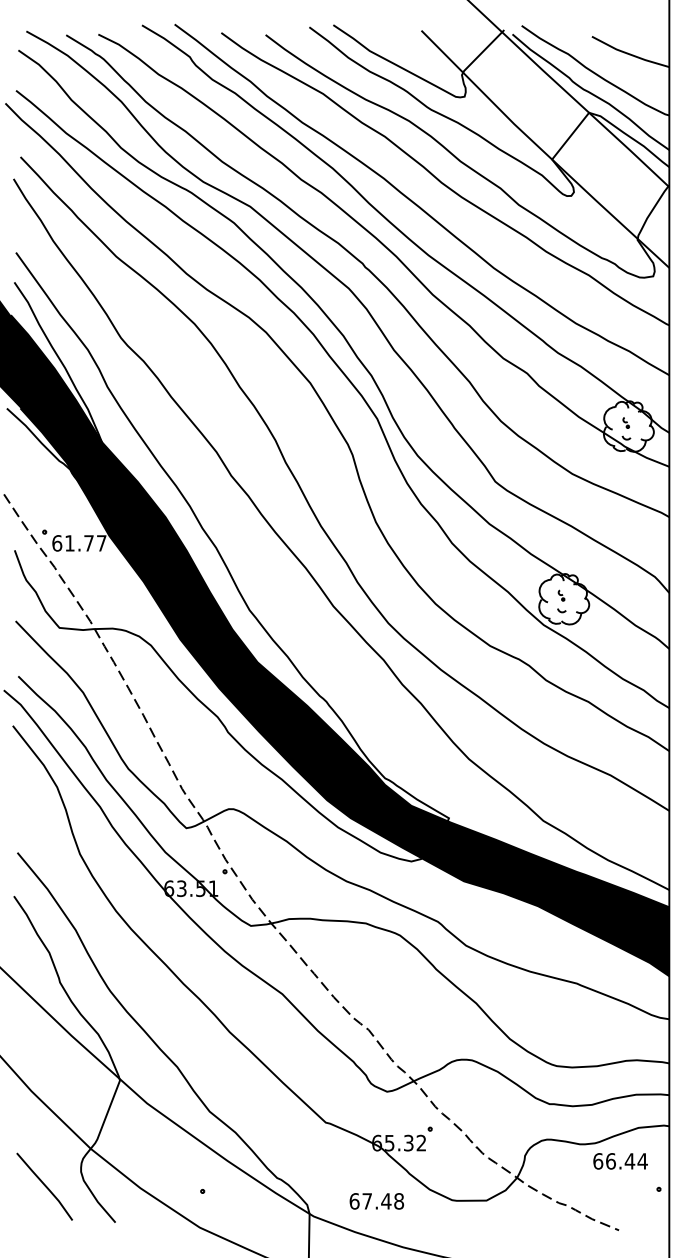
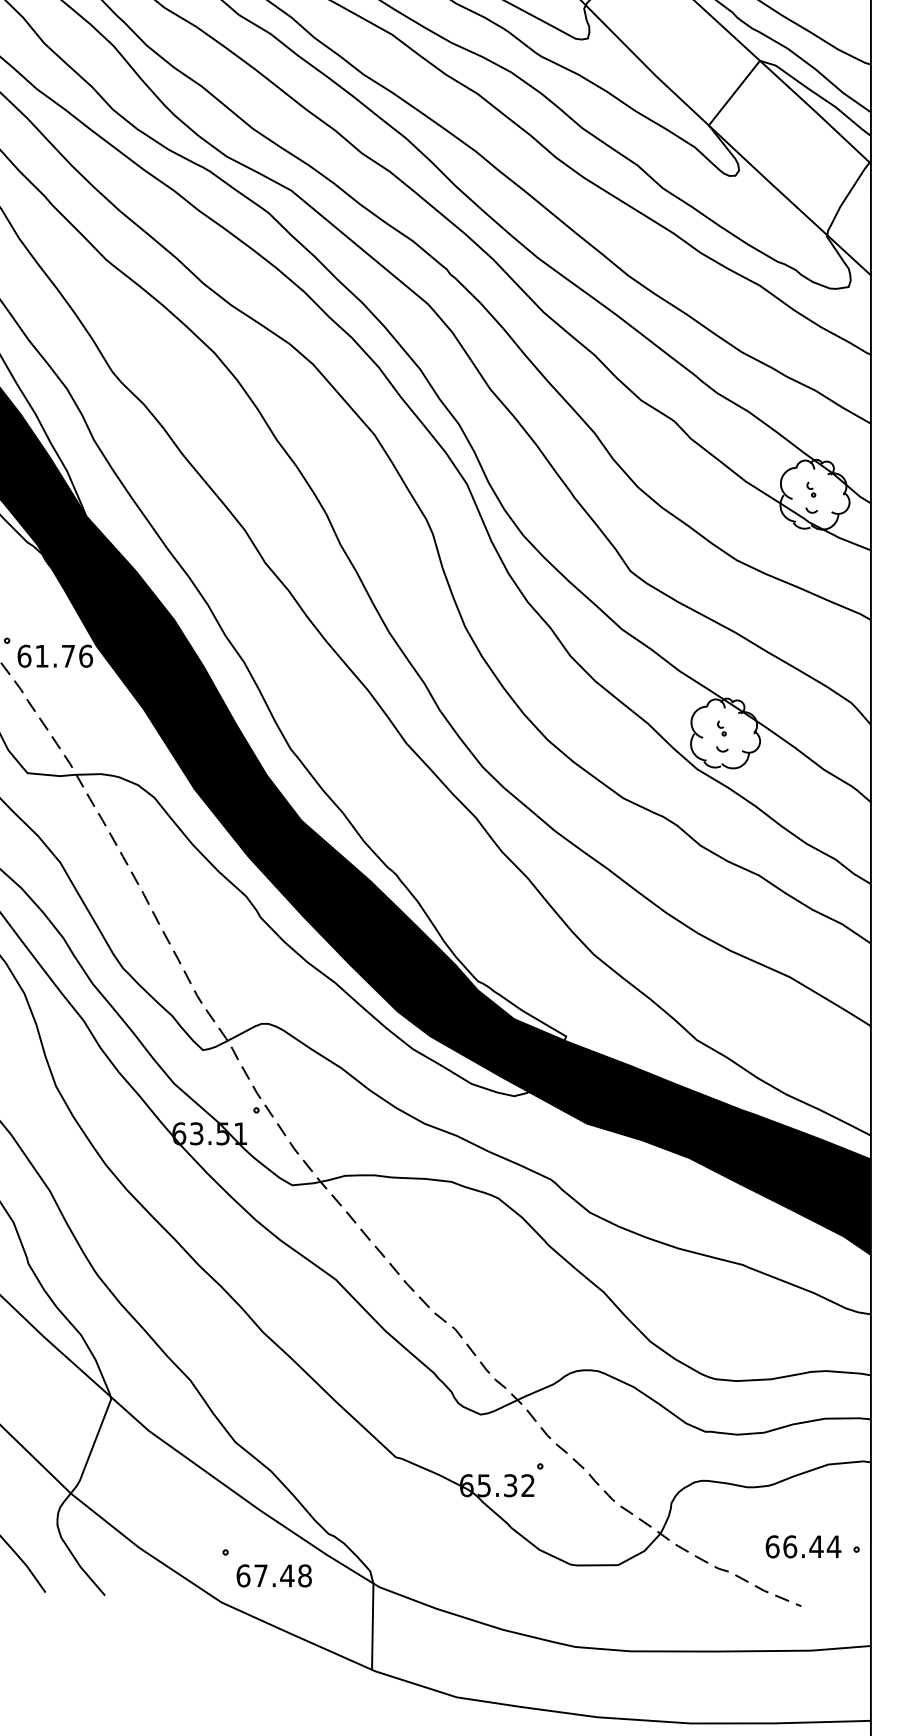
text: (101, 543) -> (85, 656), 61.77 -> 61.76
text: (620, 1161) -> (803, 1547), moved
text: (376, 1201) -> (273, 1576), moved

